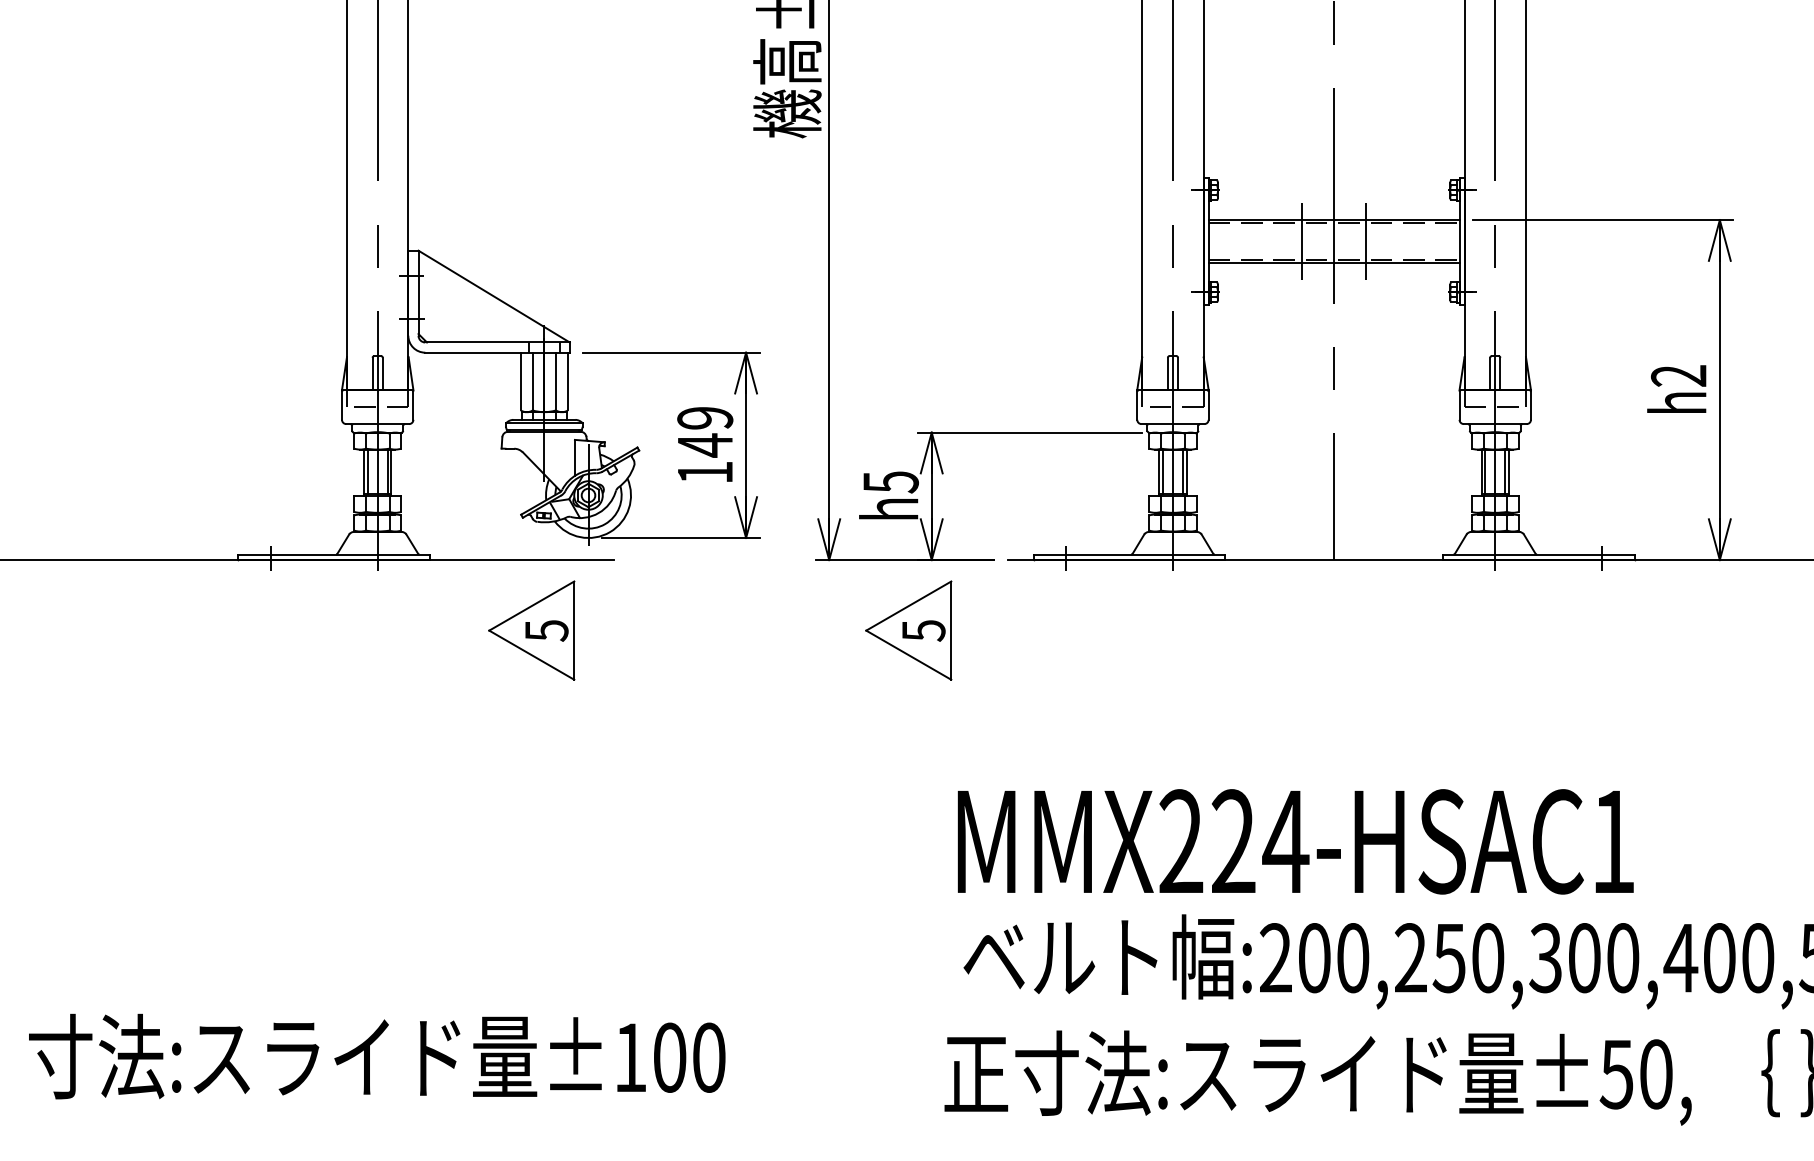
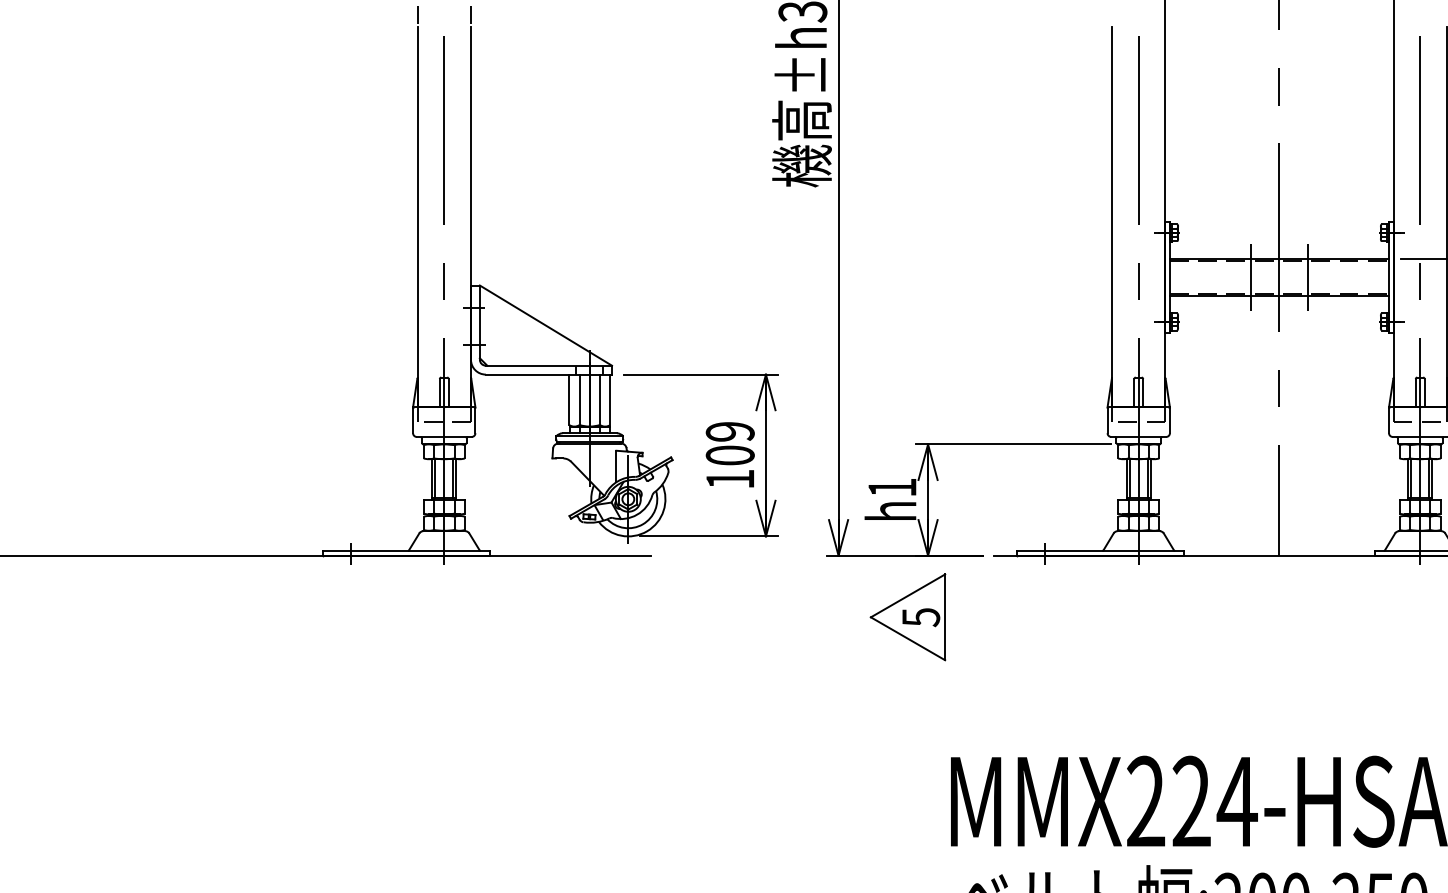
text: (705, 445) -> (730, 455), 149 -> 109
text: (890, 482) -> (892, 487), h5 -> h1
part: (531, 630) -> (578, 617), removed

